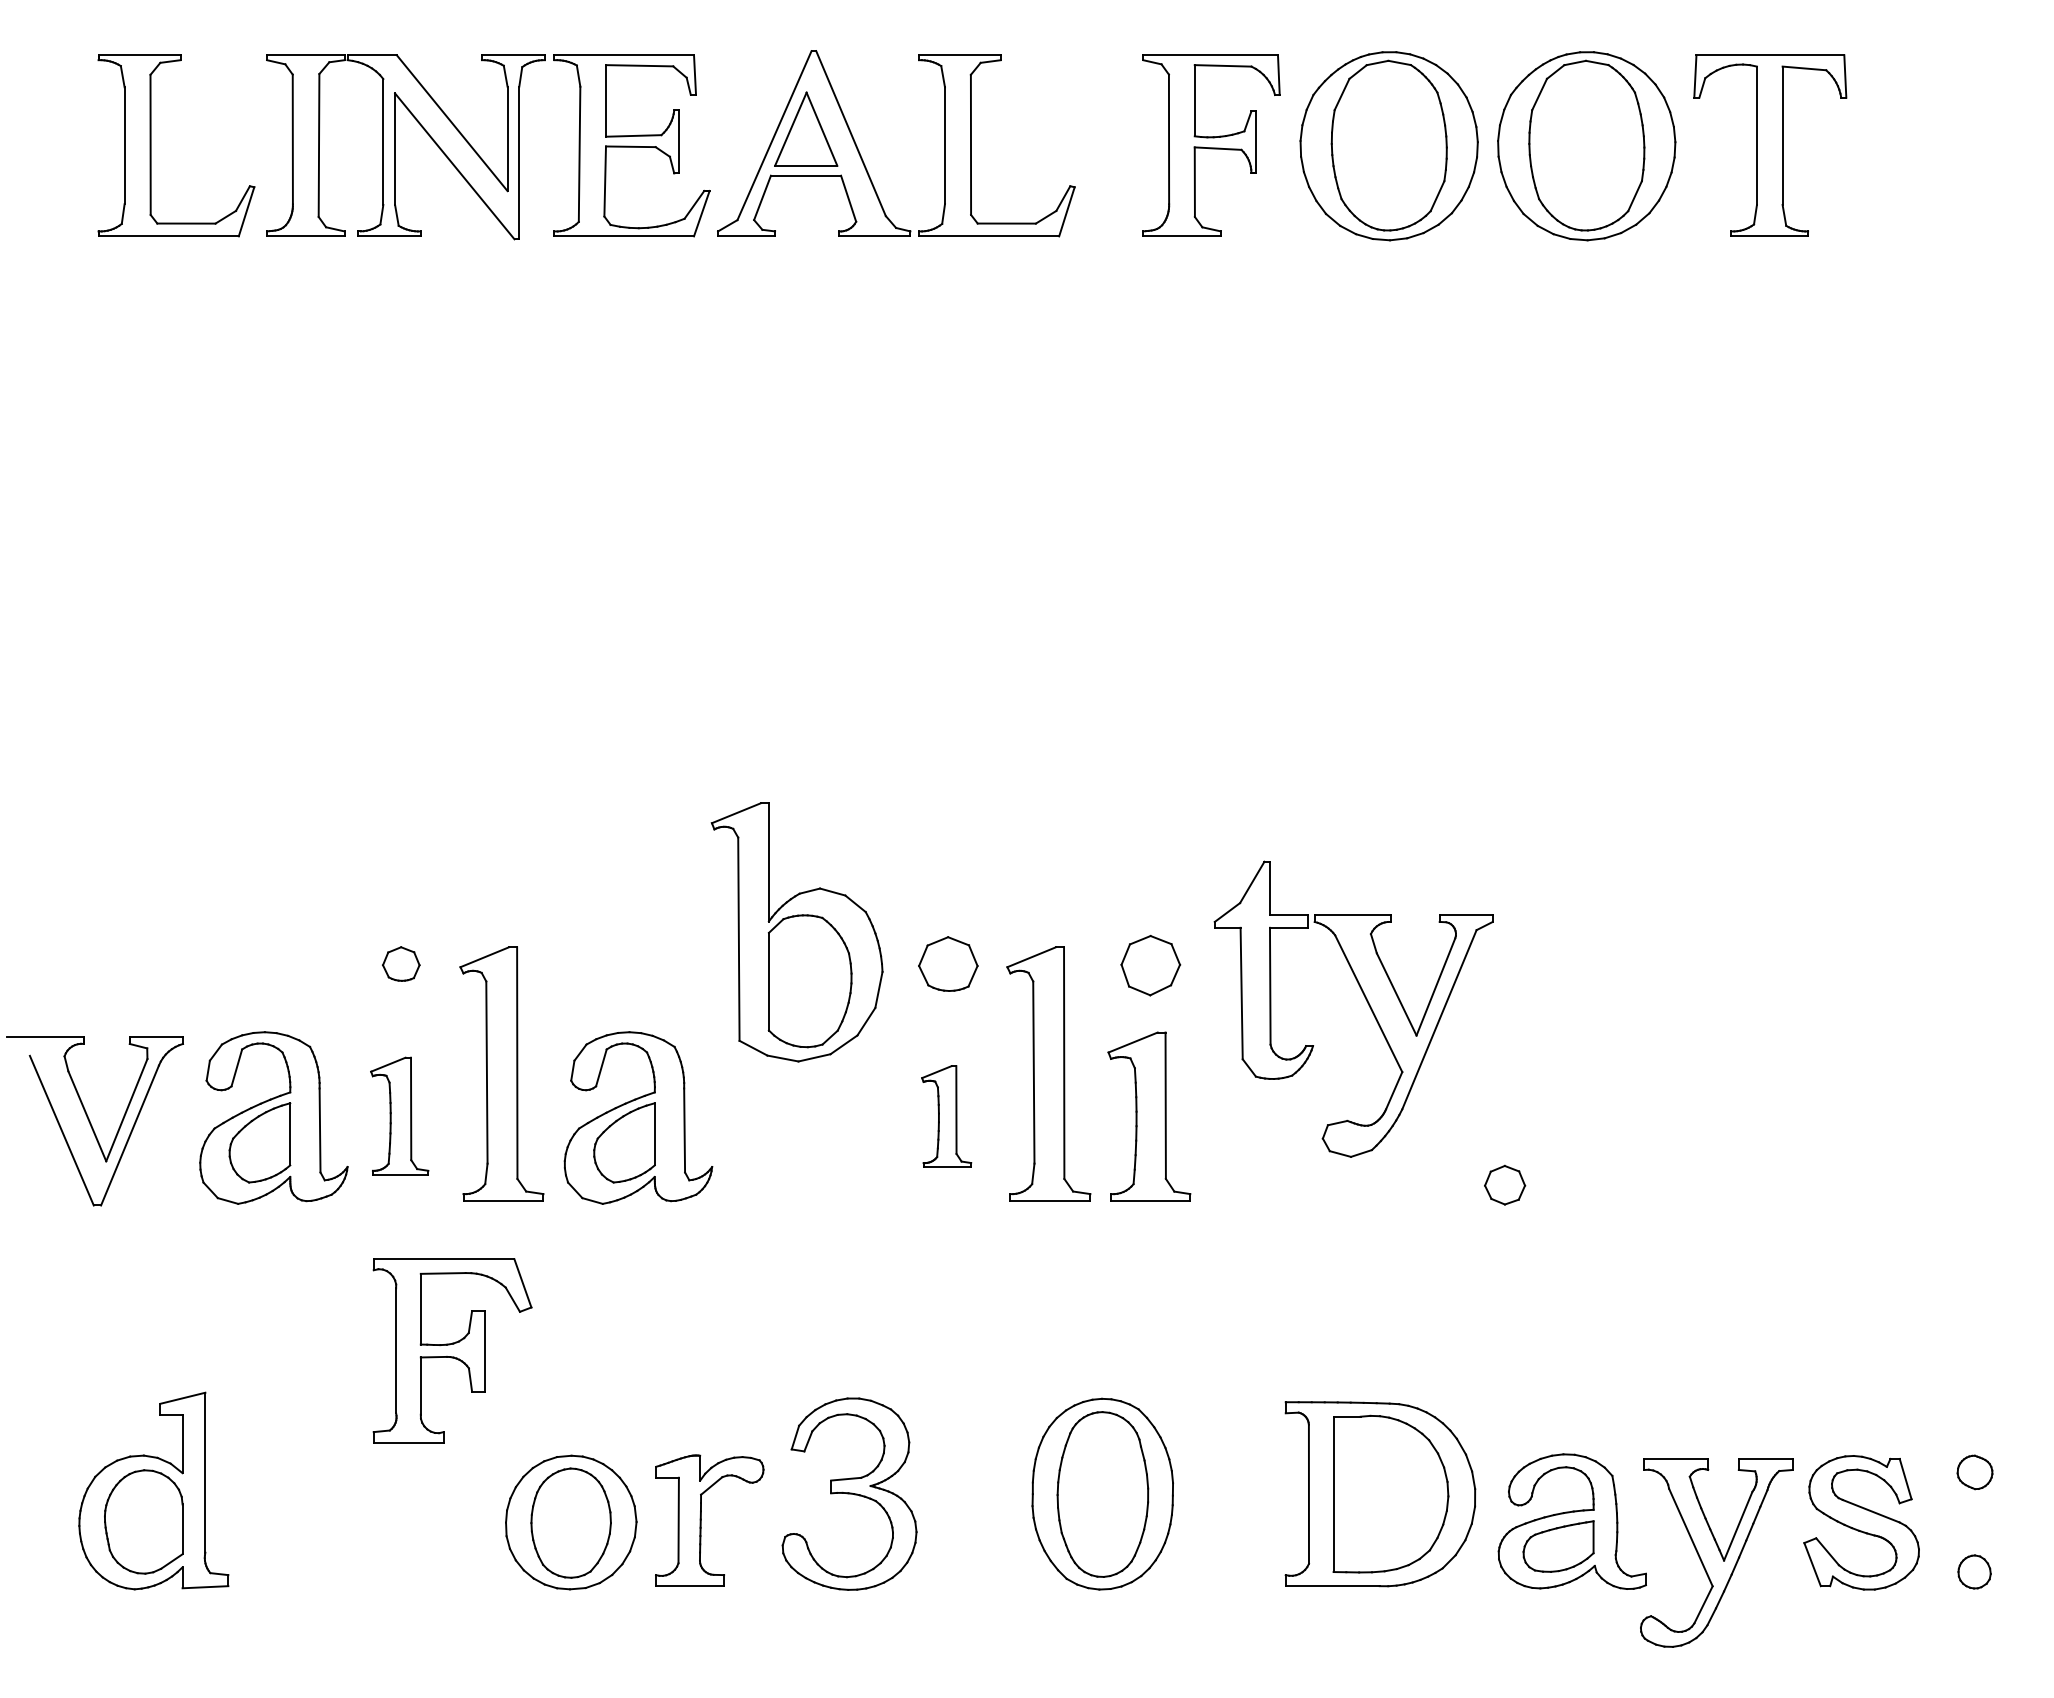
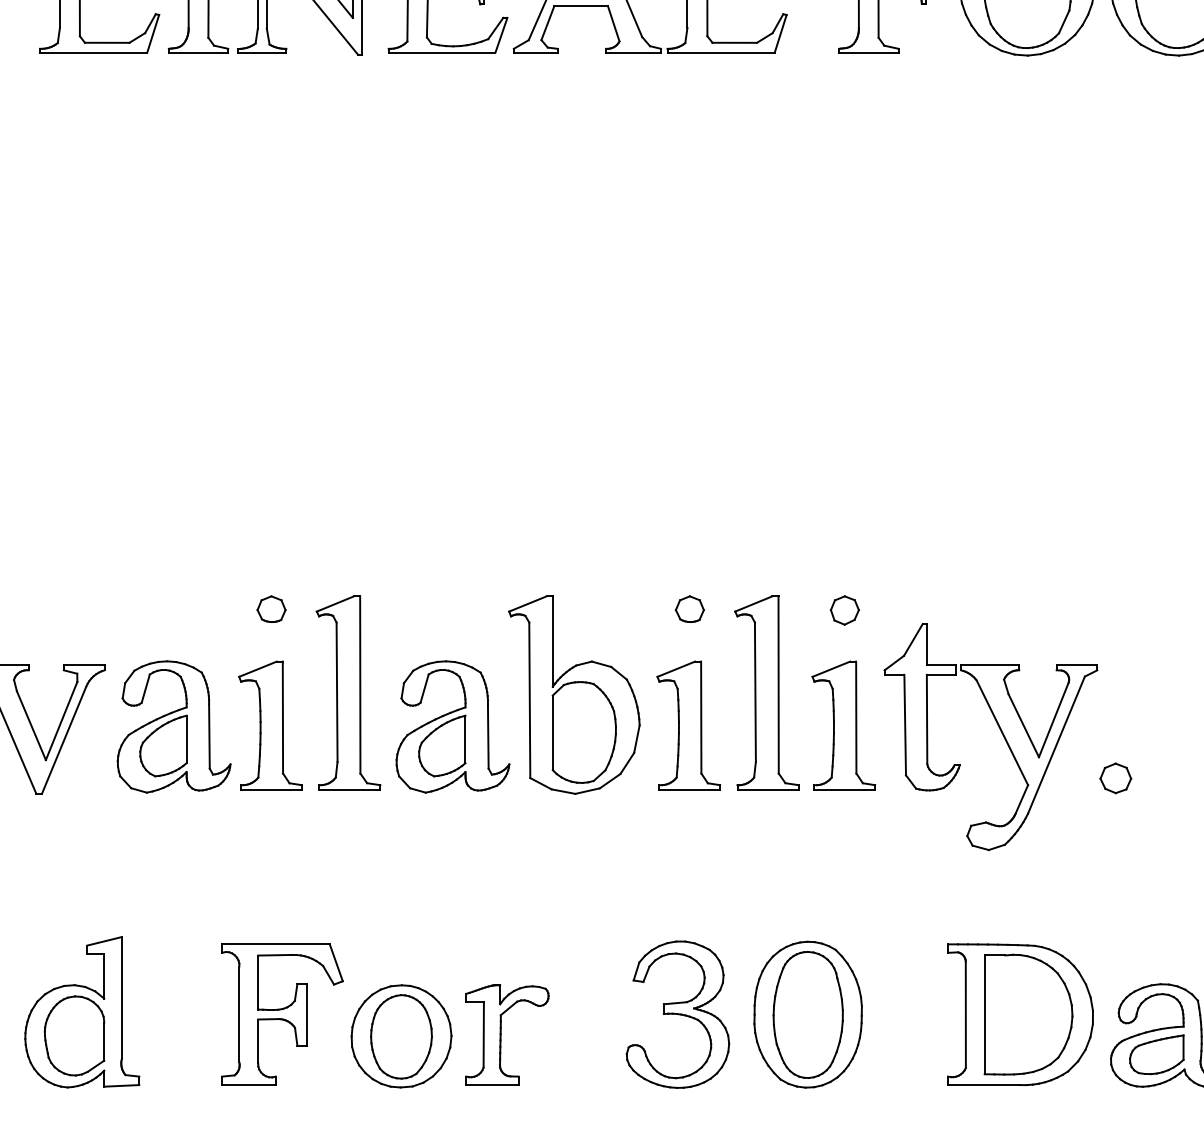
part: (796, 932) -> (573, 695), moved
part: (947, 963) -> (689, 608), size x0.62
part: (1150, 965) -> (844, 610), size x0.62
part: (1366, 1001) -> (1000, 731), moved
part: (399, 1116) -> (270, 725), size x1.43
part: (946, 1116) -> (688, 725), size x1.67
part: (452, 1350) -> (282, 1014), moved
part: (849, 1493) -> (677, 1014), moved

